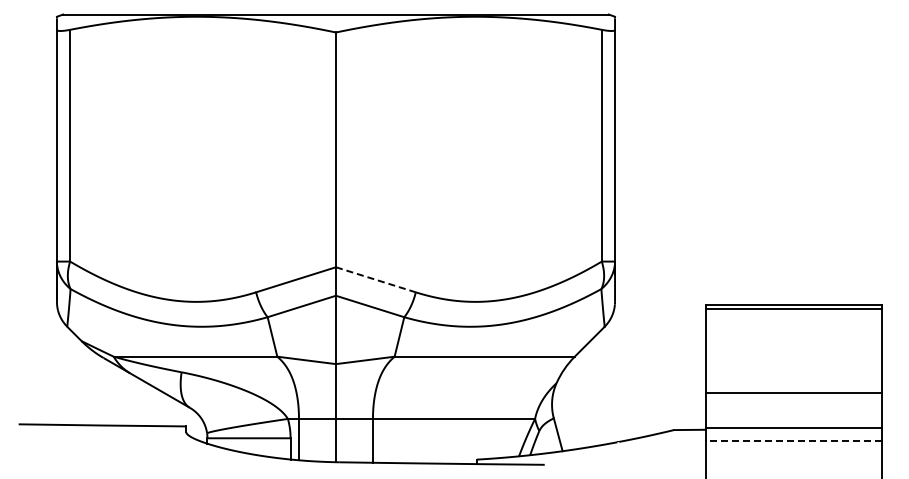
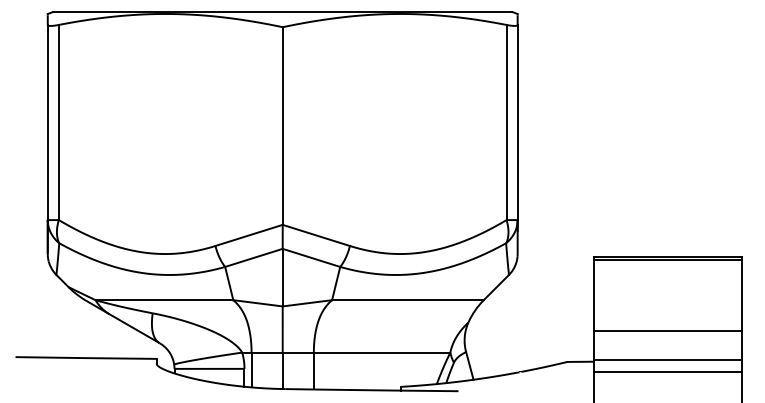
line: (375, 279) -> (315, 235), dashed -> solid
line: (793, 441) -> (667, 371), dashed -> solid

